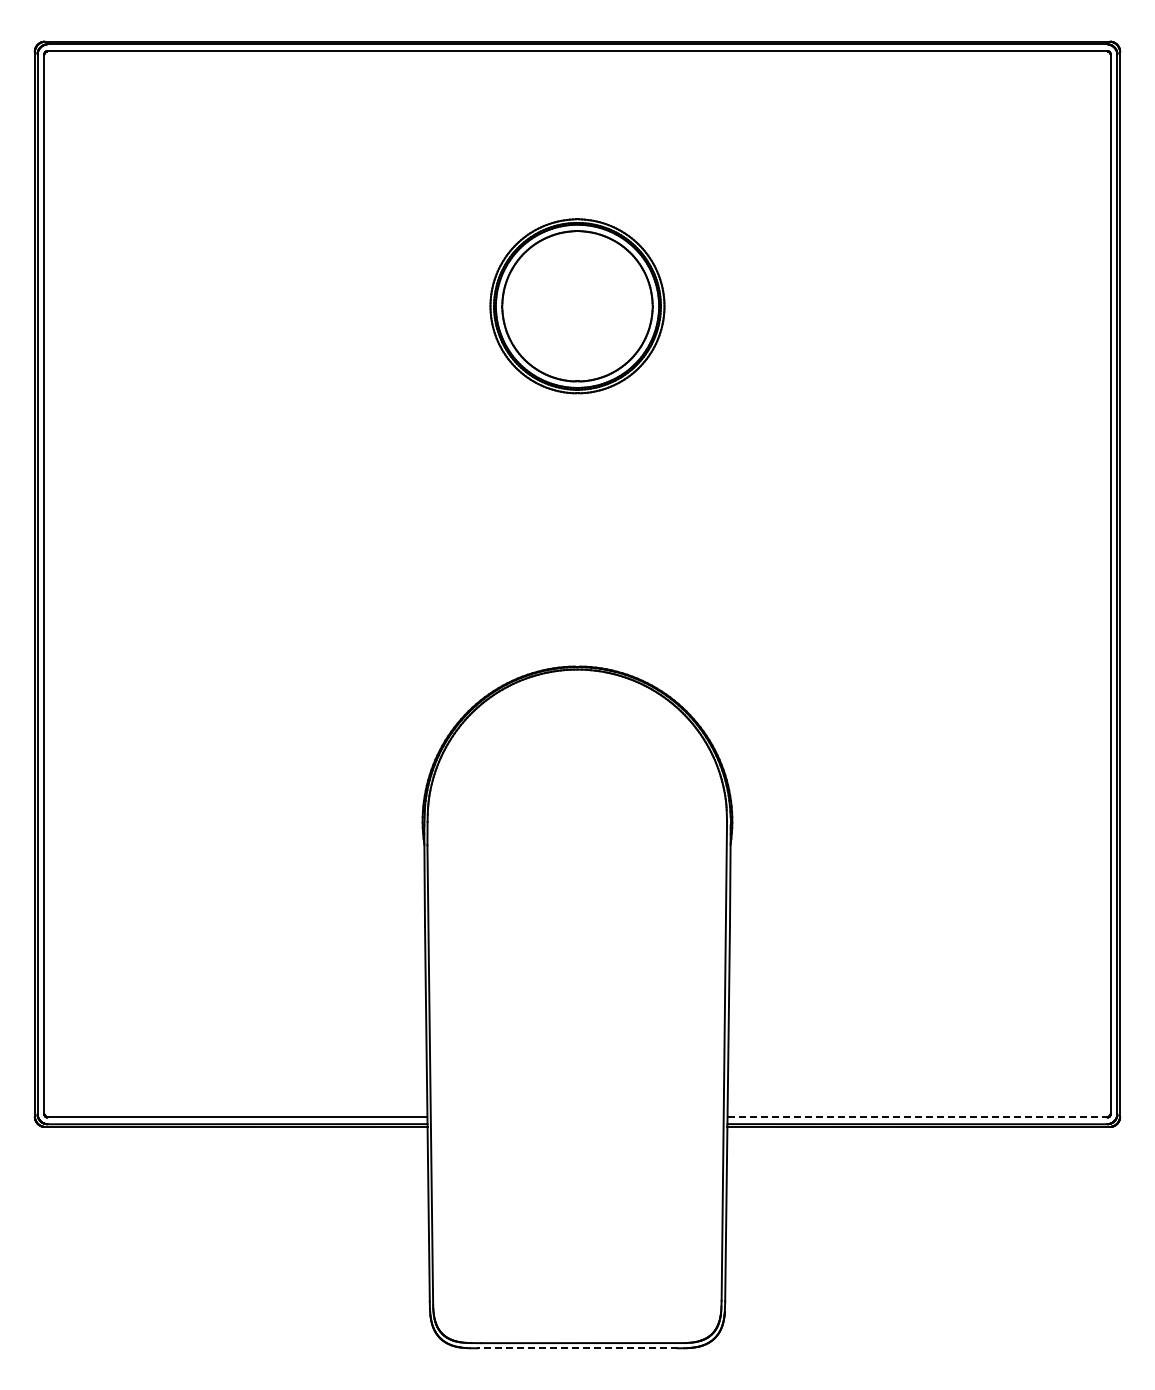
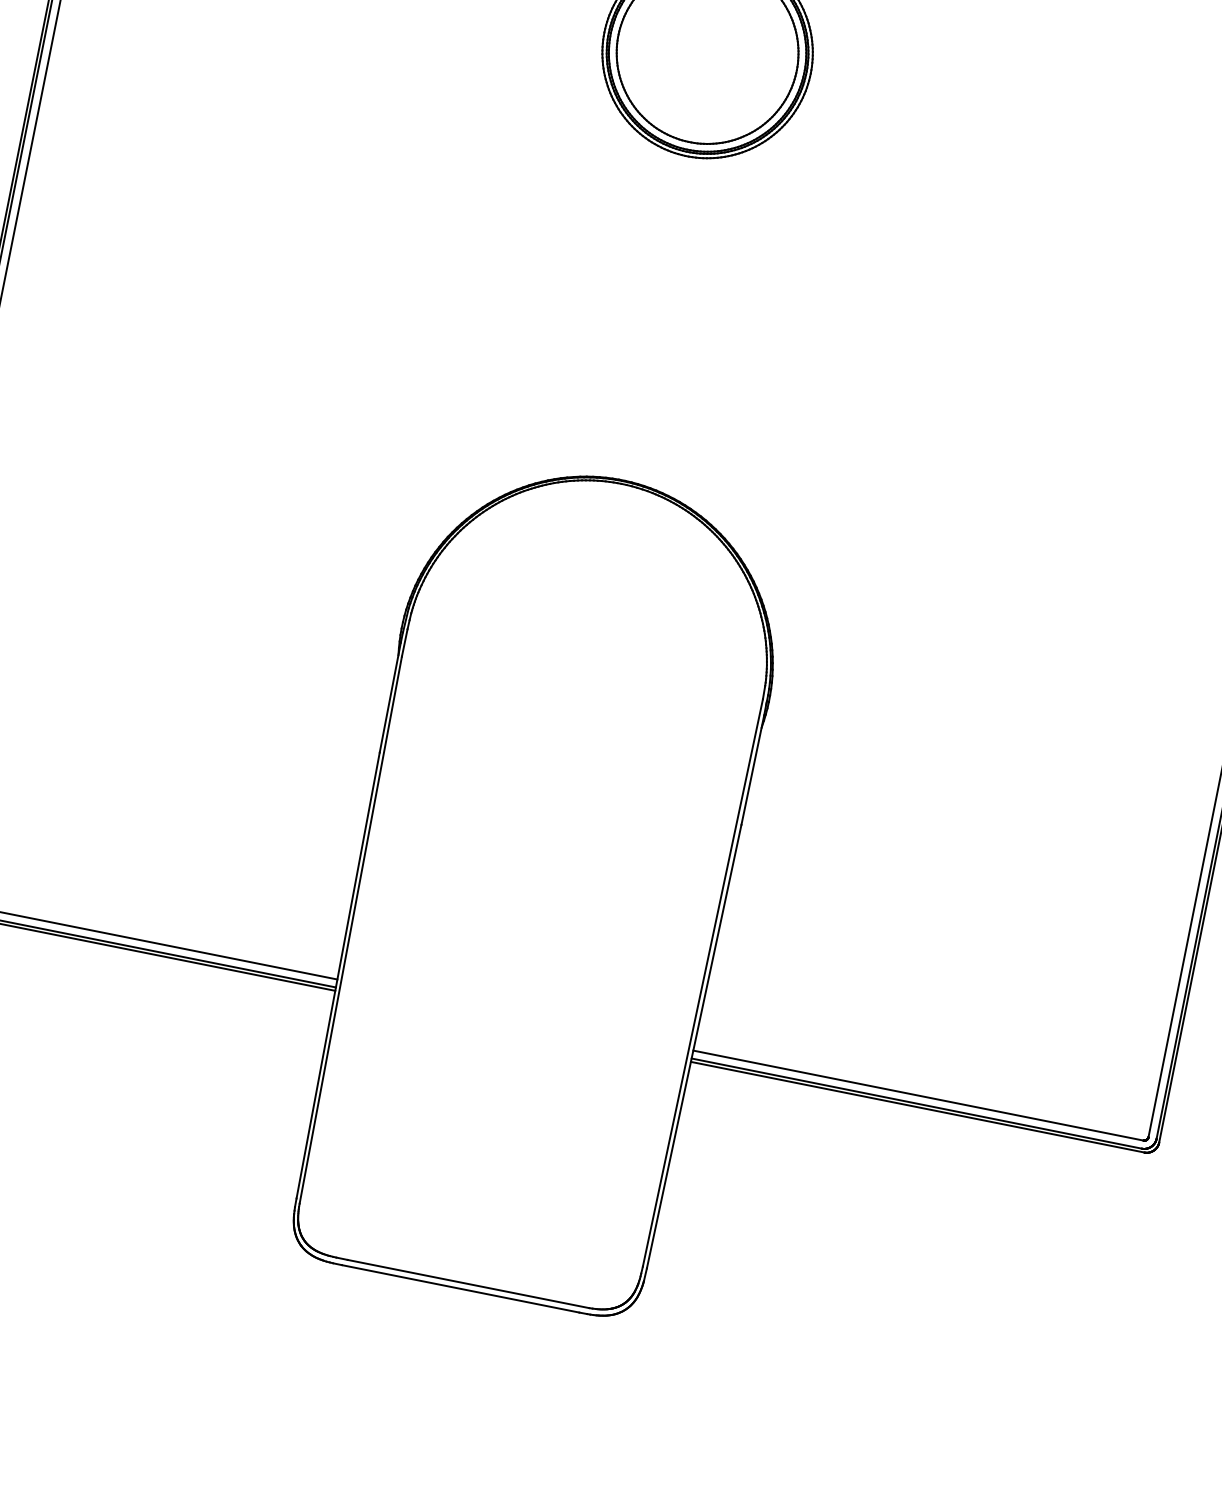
line: (917, 1117) -> (918, 1095), dashed -> solid
line: (577, 1348) -> (460, 1289), dashed -> solid

